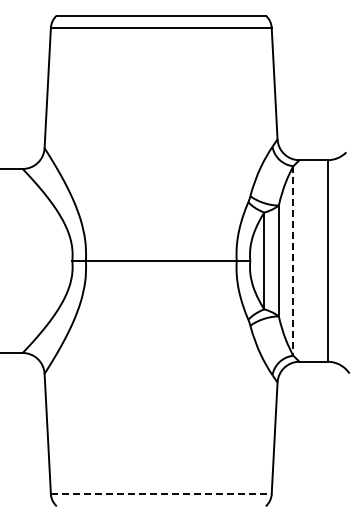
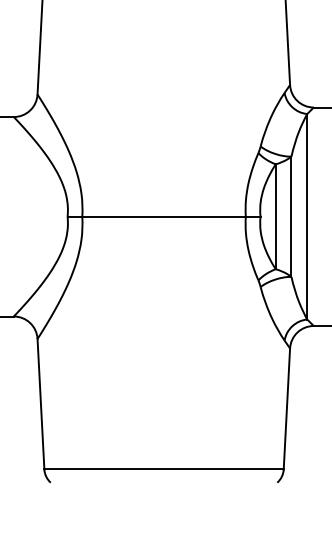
line: (293, 261) -> (307, 217), dashed -> solid
line: (161, 494) -> (164, 469), dashed -> solid

